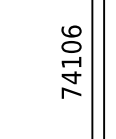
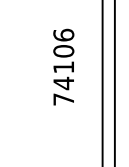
text: (71, 61) -> (63, 66), moved

